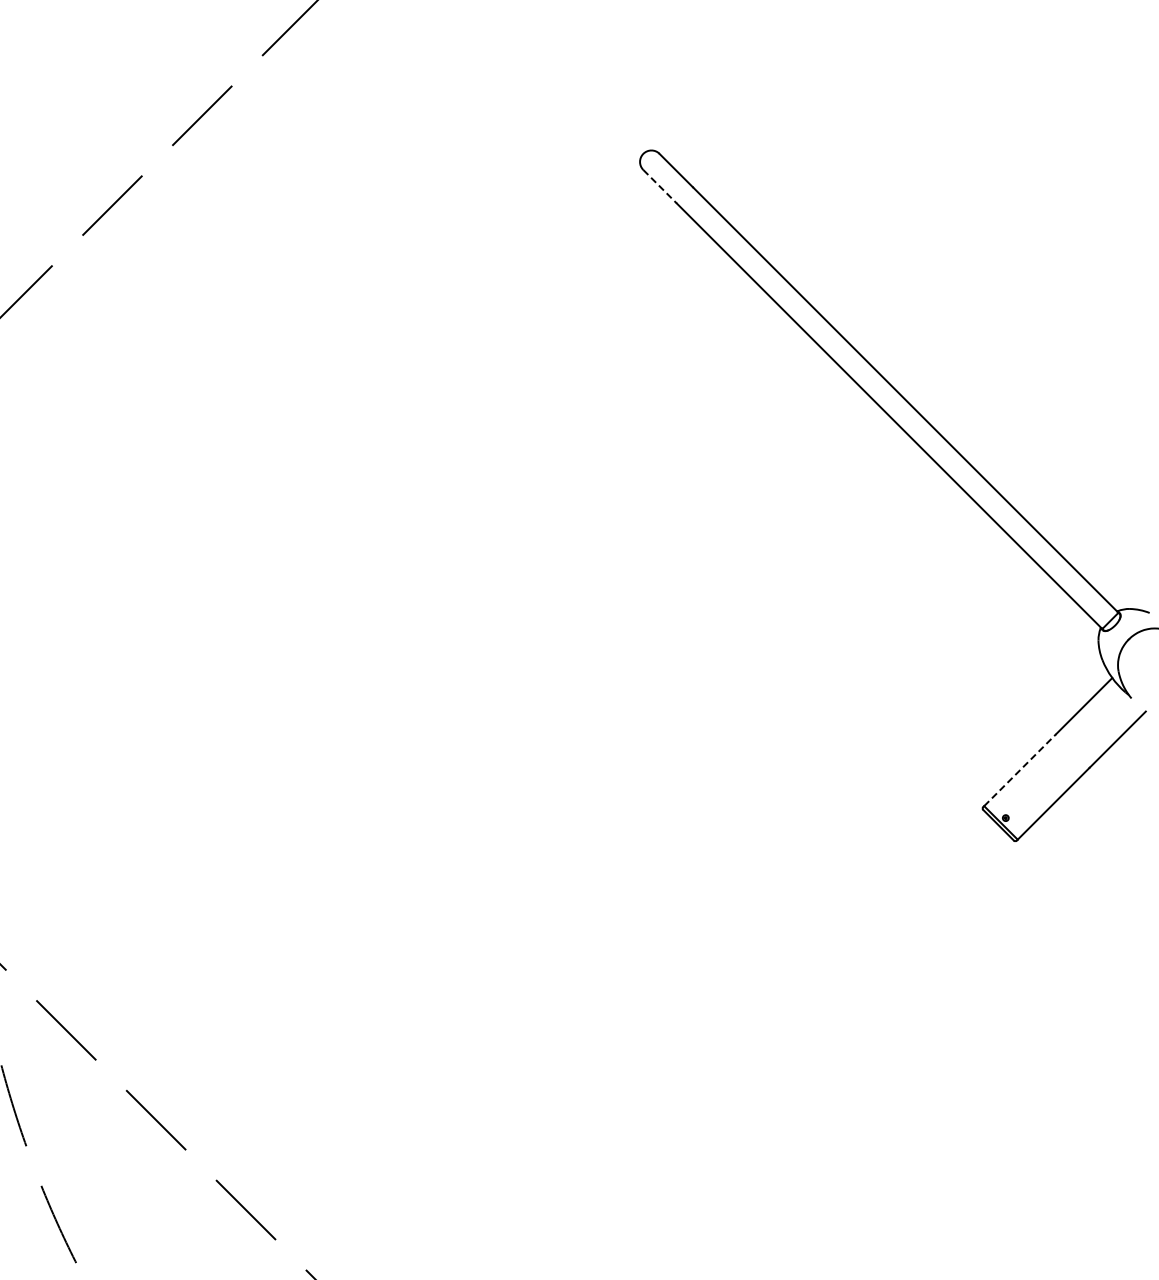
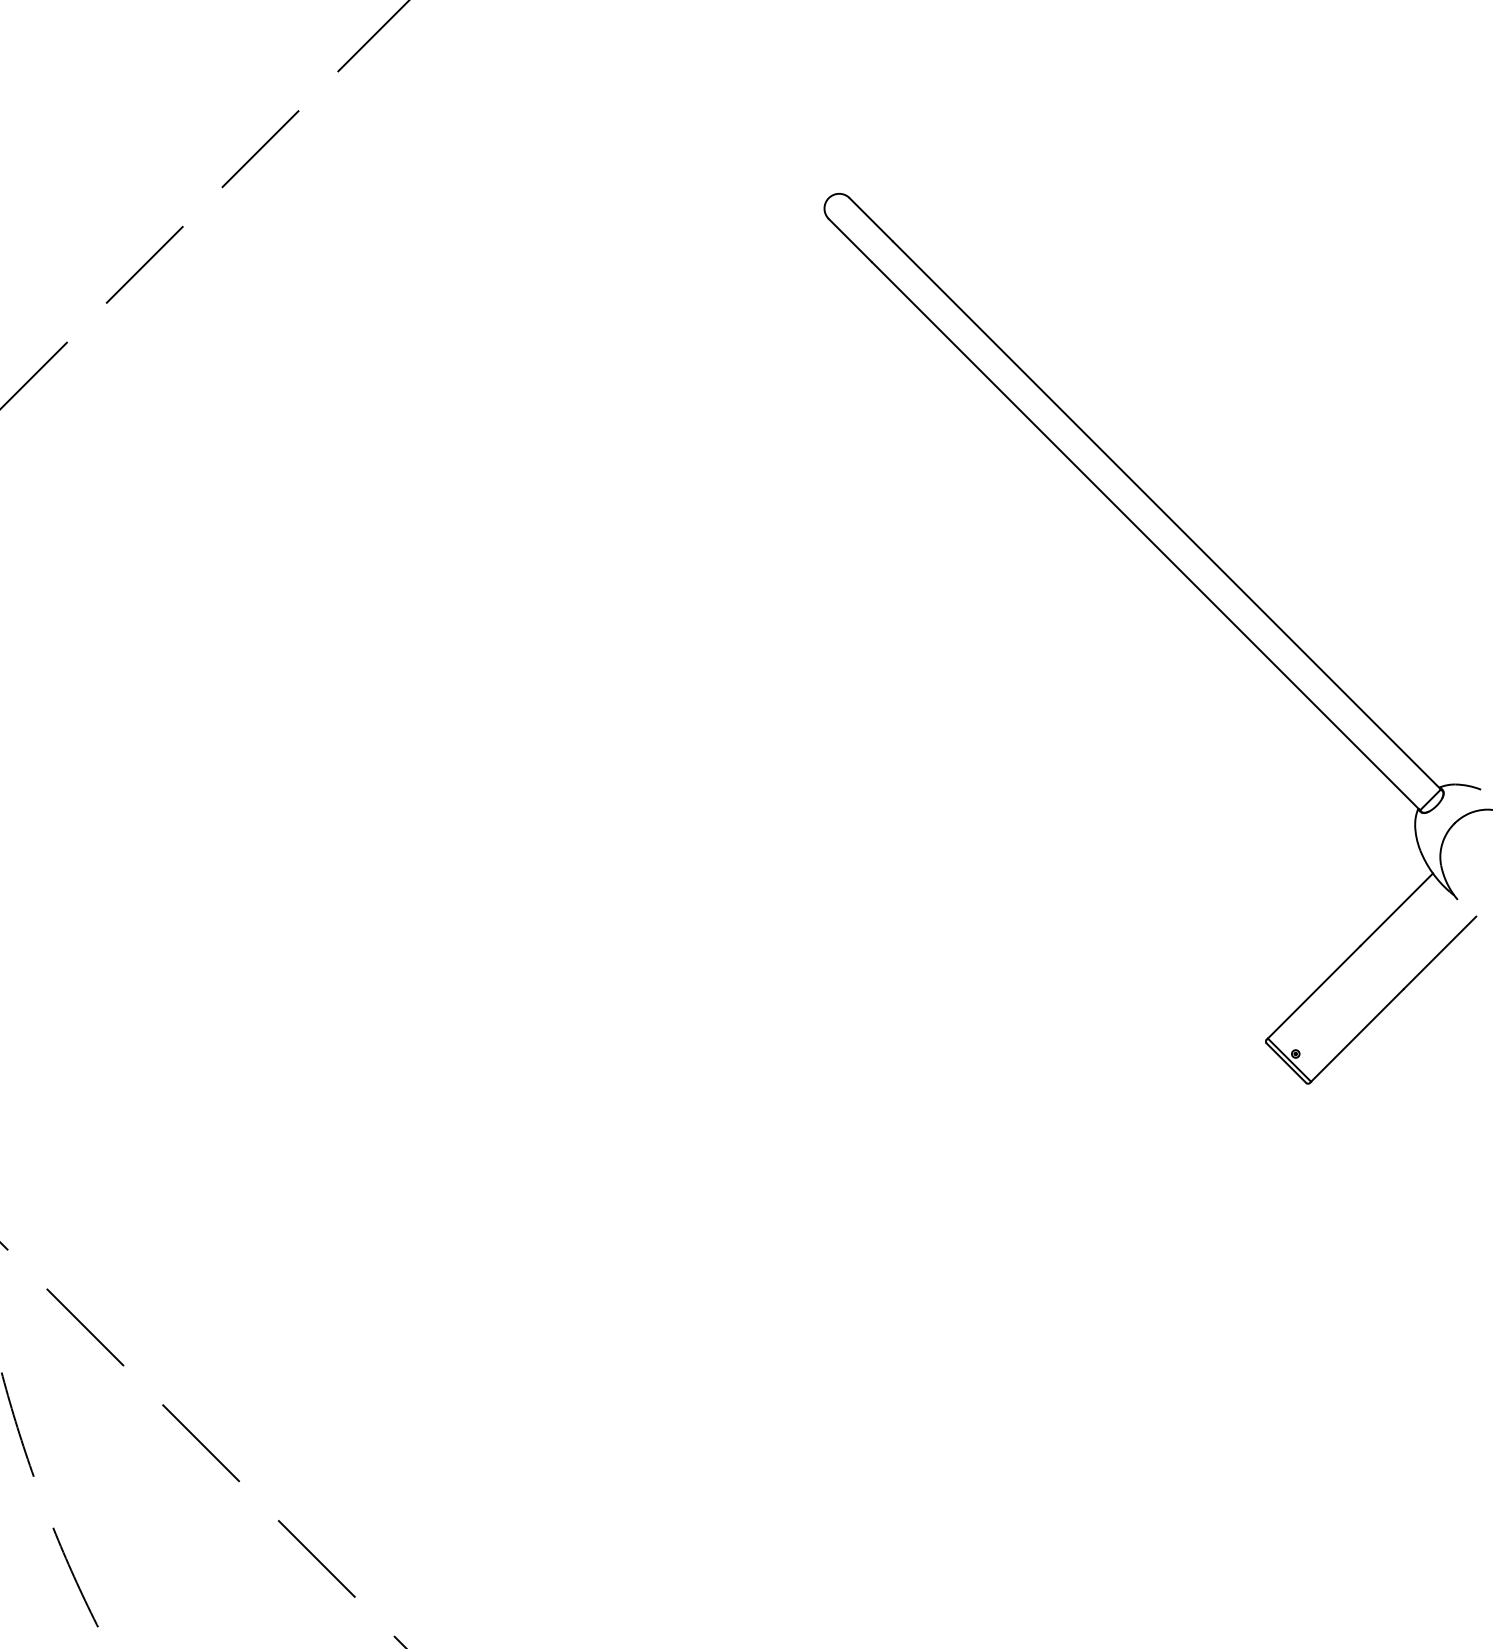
line: (660, 186) -> (850, 240), dashed -> solid
line: (1020, 770) -> (1314, 992), dashed -> solid

